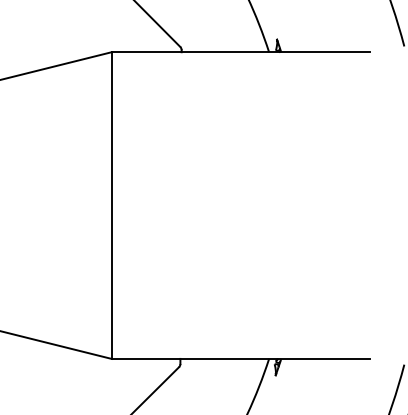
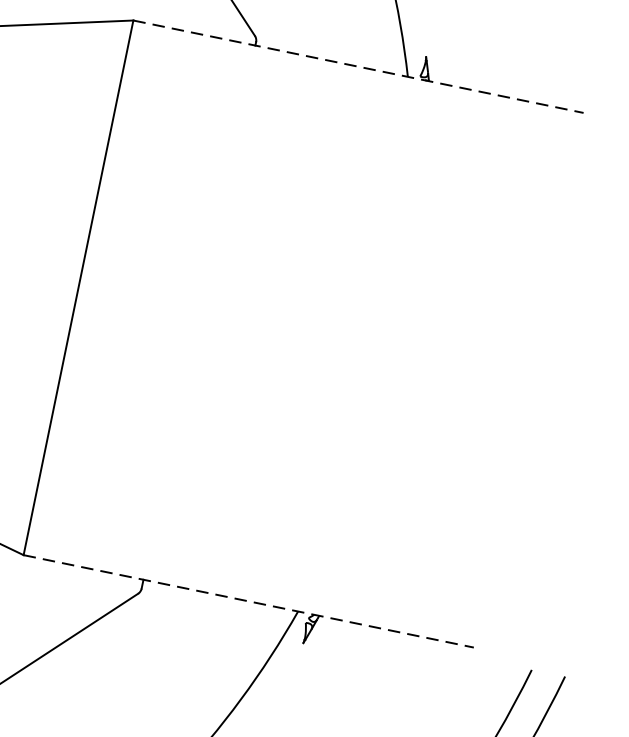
line: (241, 52) -> (359, 67), solid -> dashed
line: (241, 358) -> (250, 600), solid -> dashed

